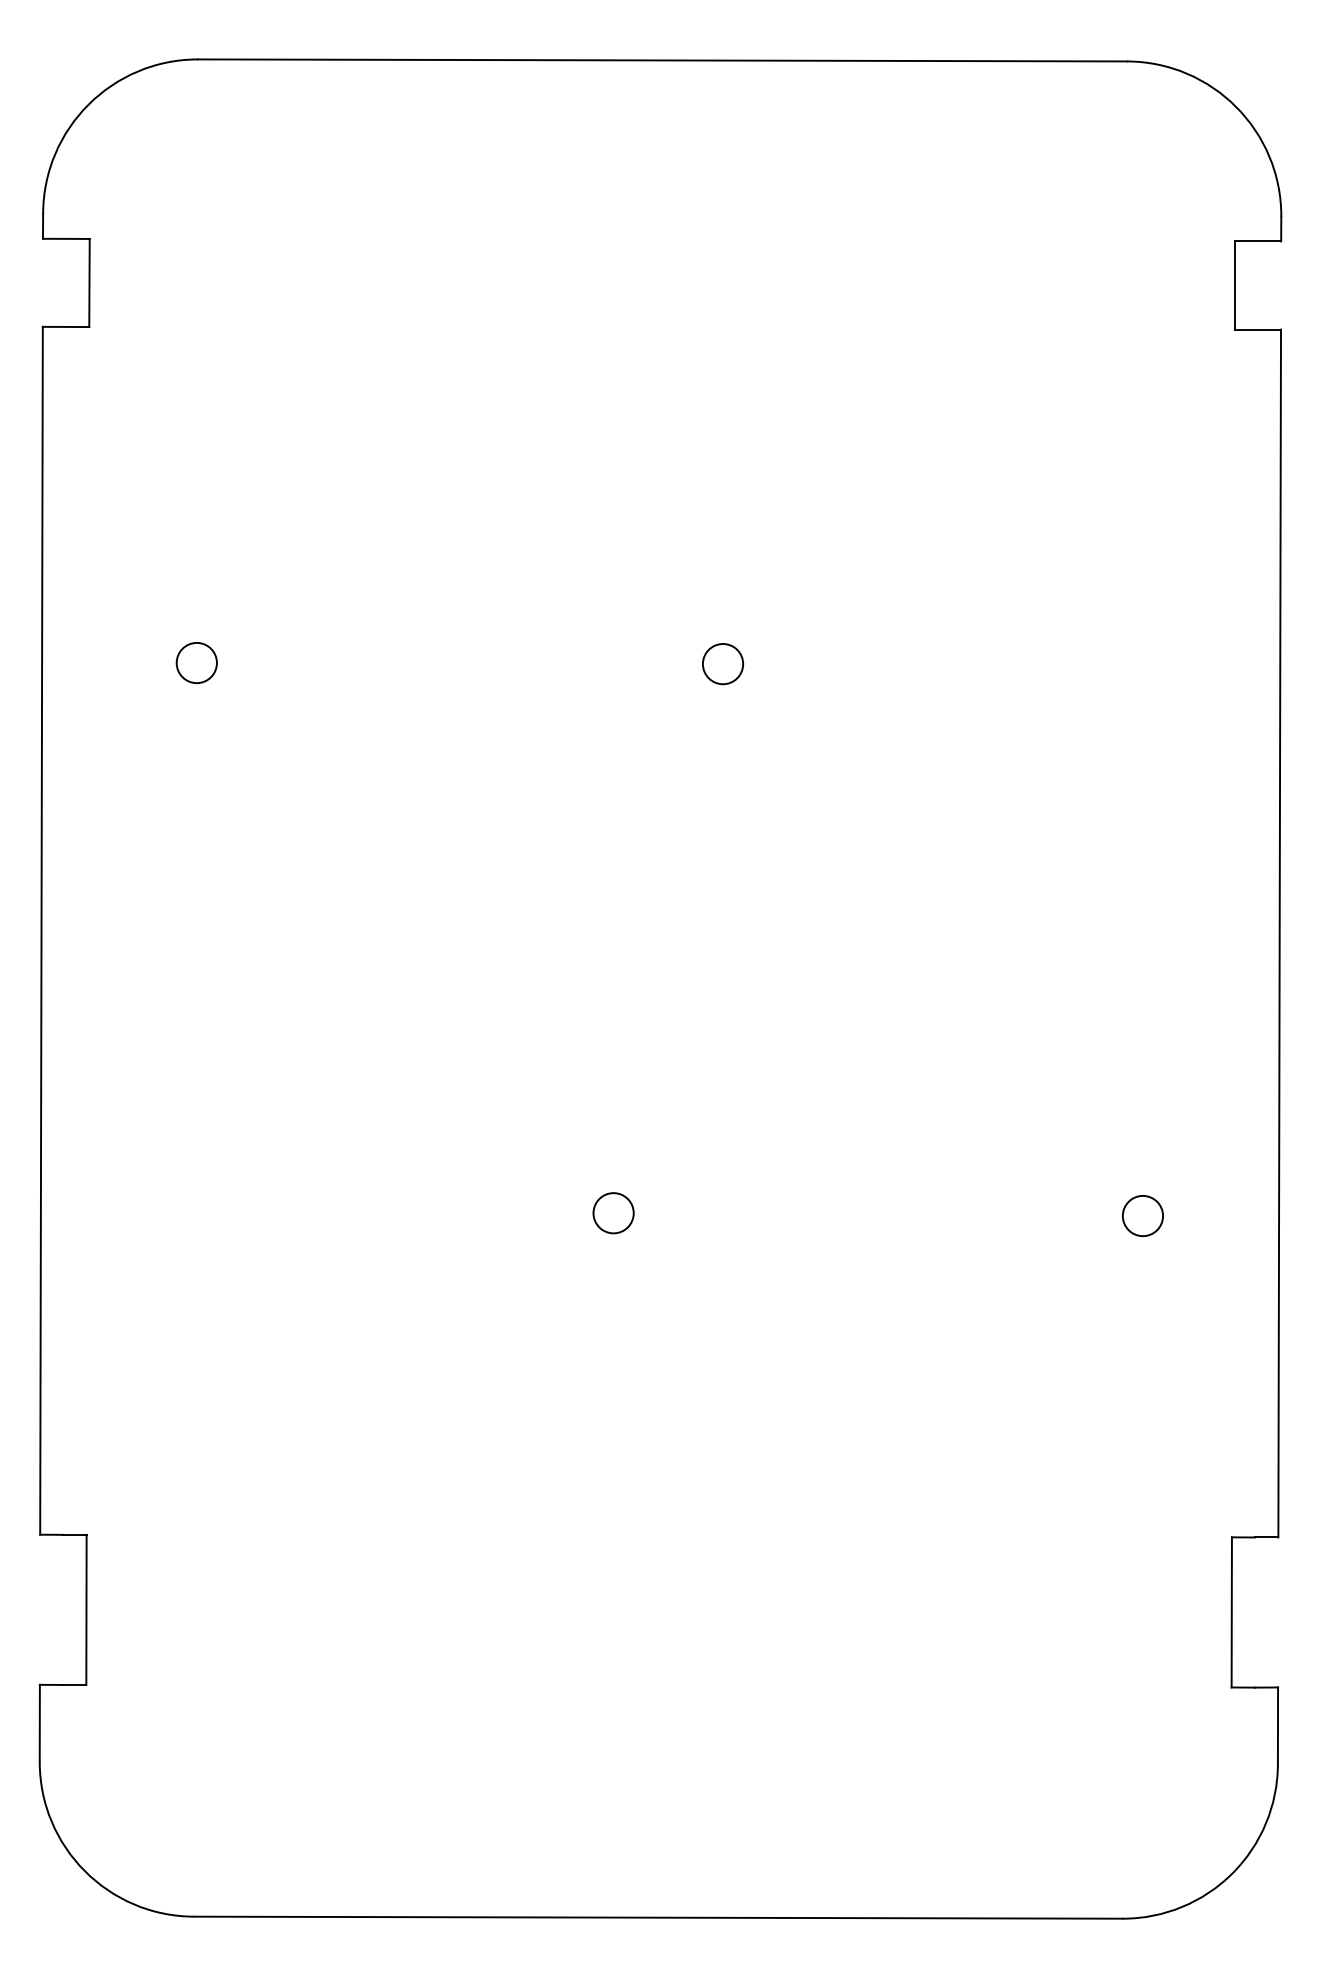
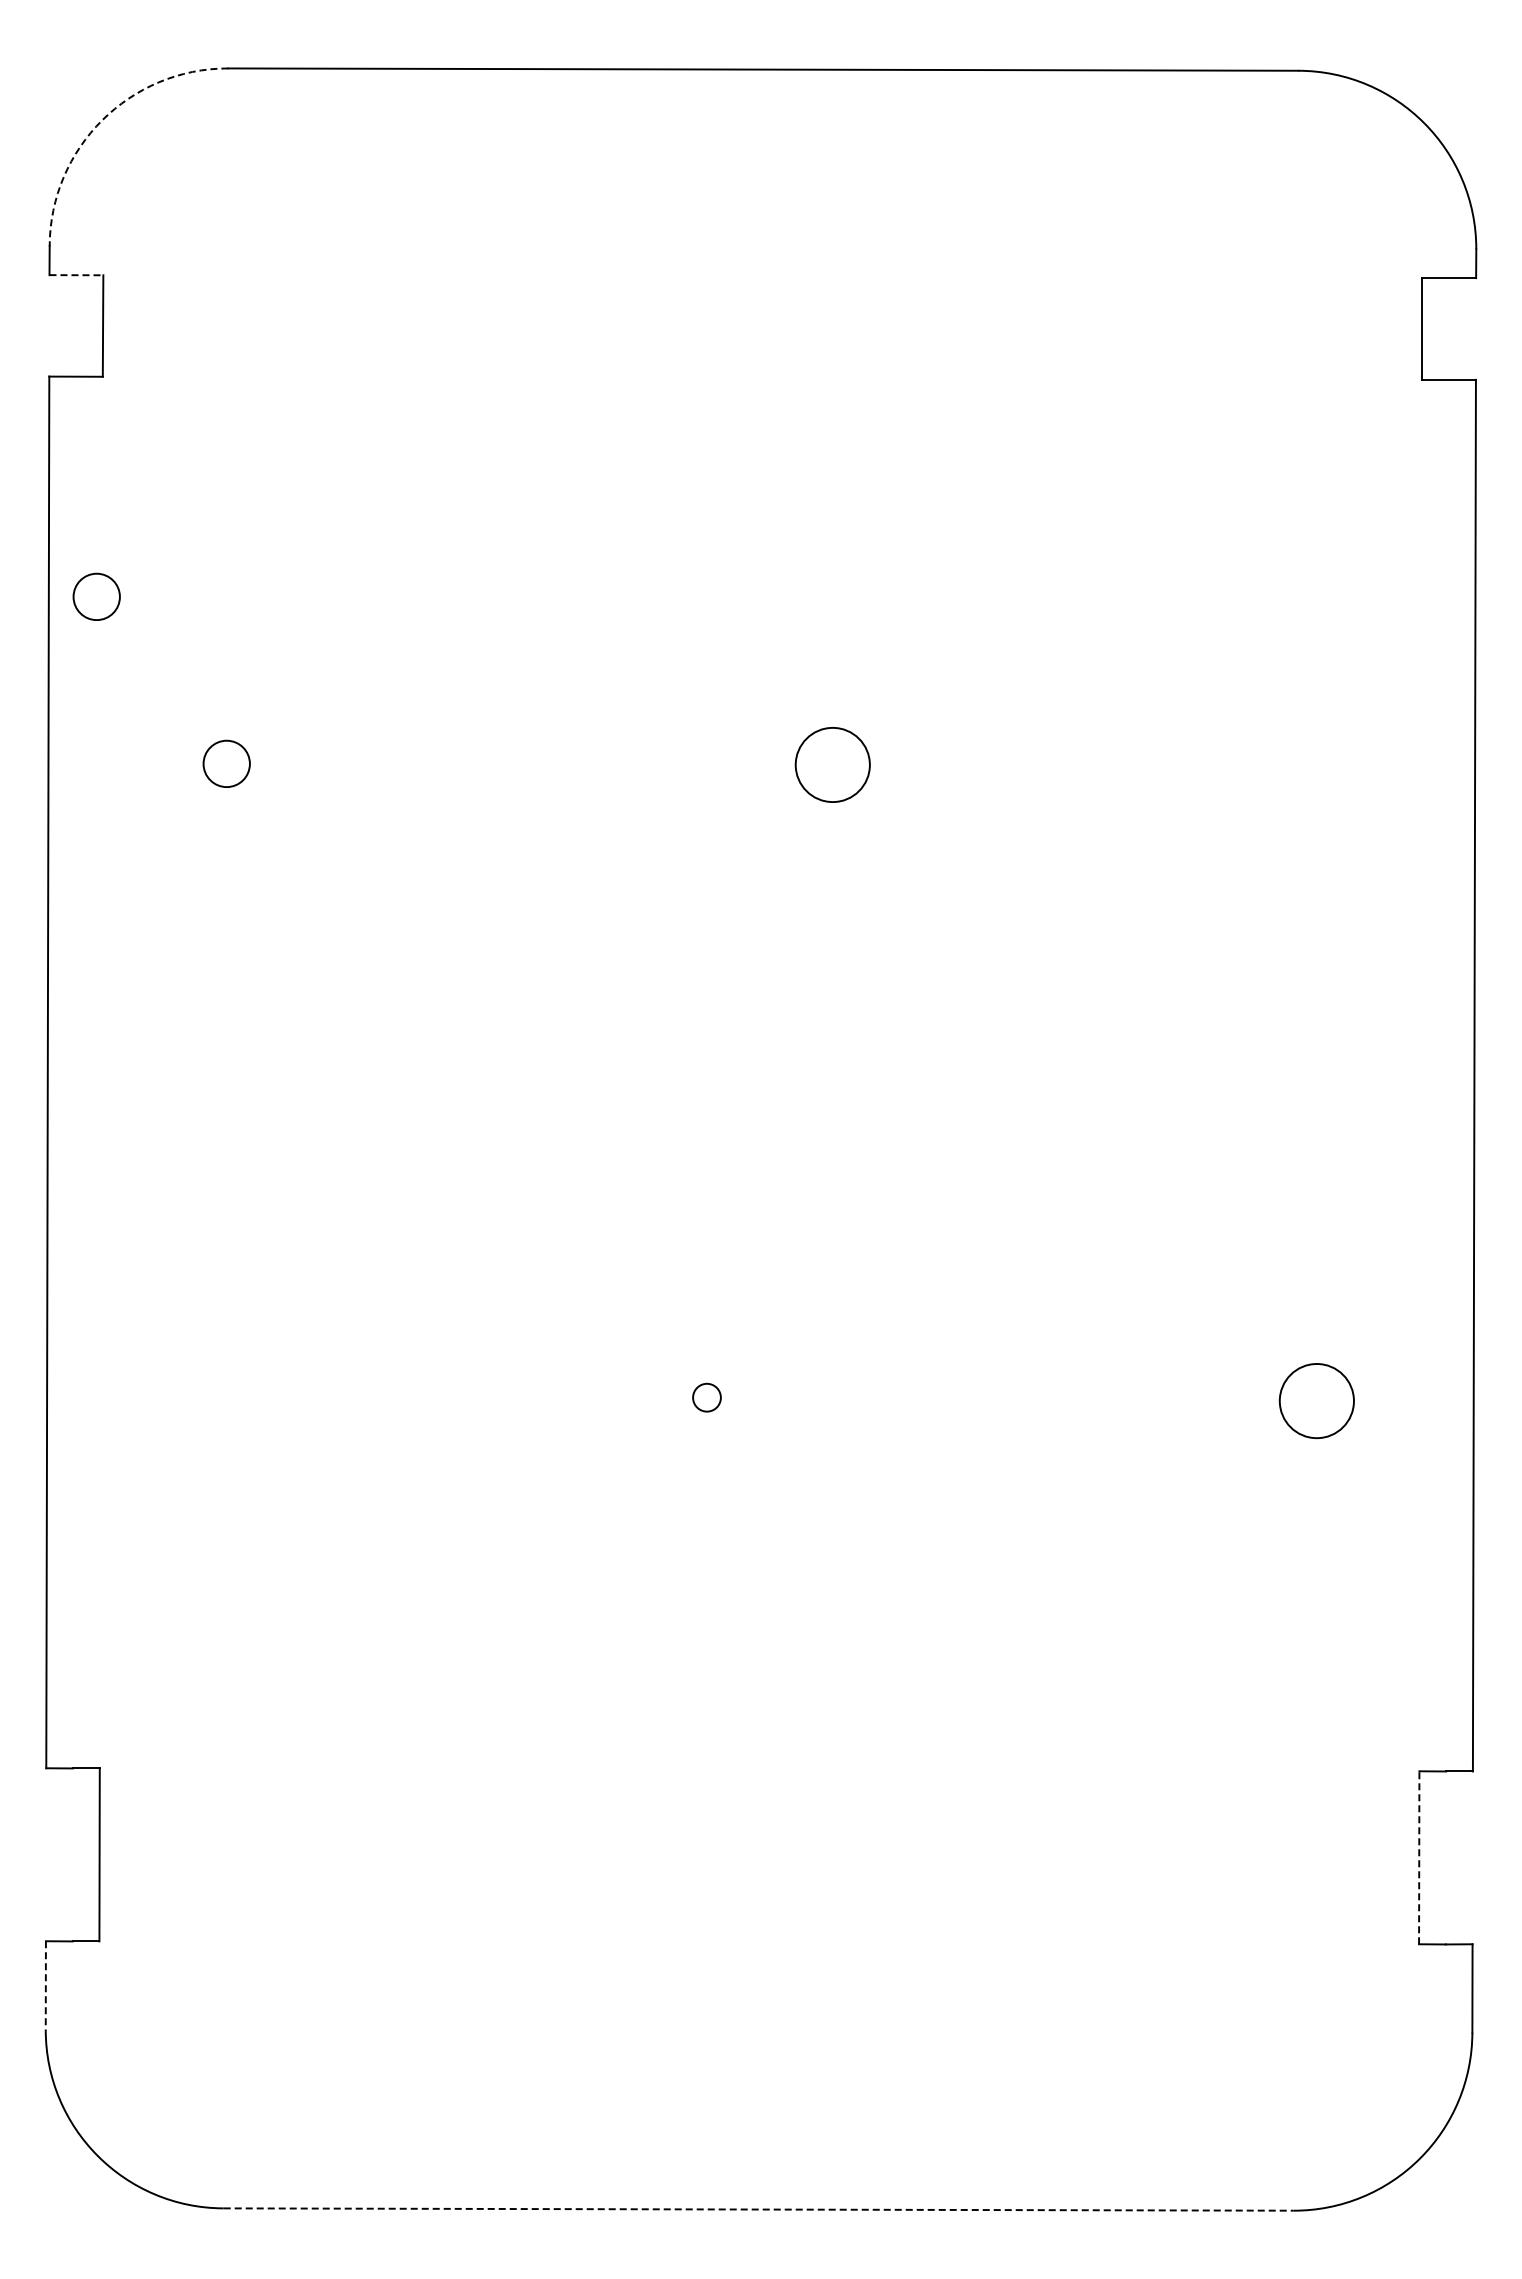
arc: (88, 104) -> (102, 120), solid -> dashed
line: (66, 239) -> (76, 275), solid -> dashed
circle: (83, 517) -> (96, 596), added
circle: (723, 664) -> (833, 765), size x1.6
circle: (613, 1212) -> (706, 1397), size x0.6
circle: (1142, 1215) -> (1316, 1400), size x1.6
line: (1232, 1612) -> (1419, 1857), solid -> dashed
line: (39, 1723) -> (45, 1985), solid -> dashed
line: (658, 1917) -> (758, 2209), solid -> dashed

